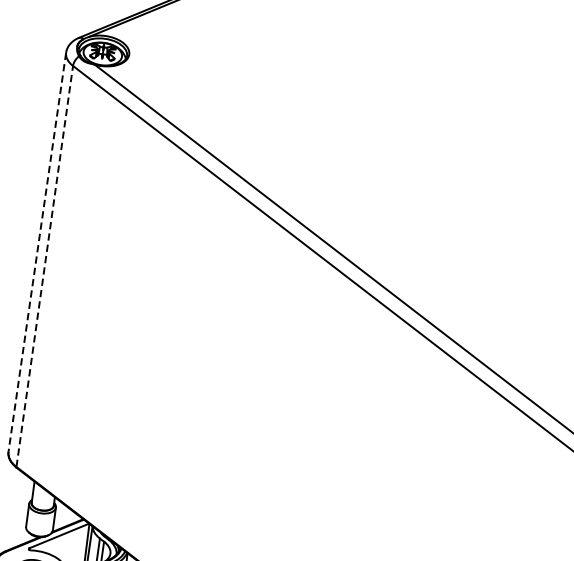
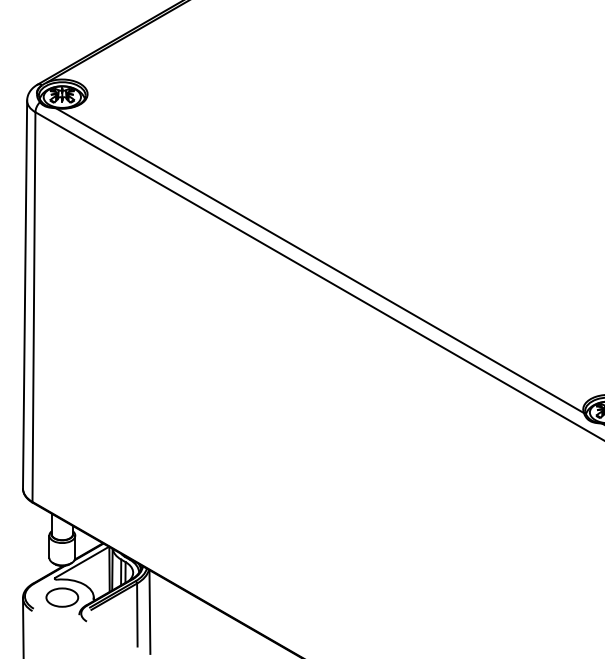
line: (37, 253) -> (25, 295), dashed -> solid
line: (44, 266) -> (33, 307), dashed -> solid

